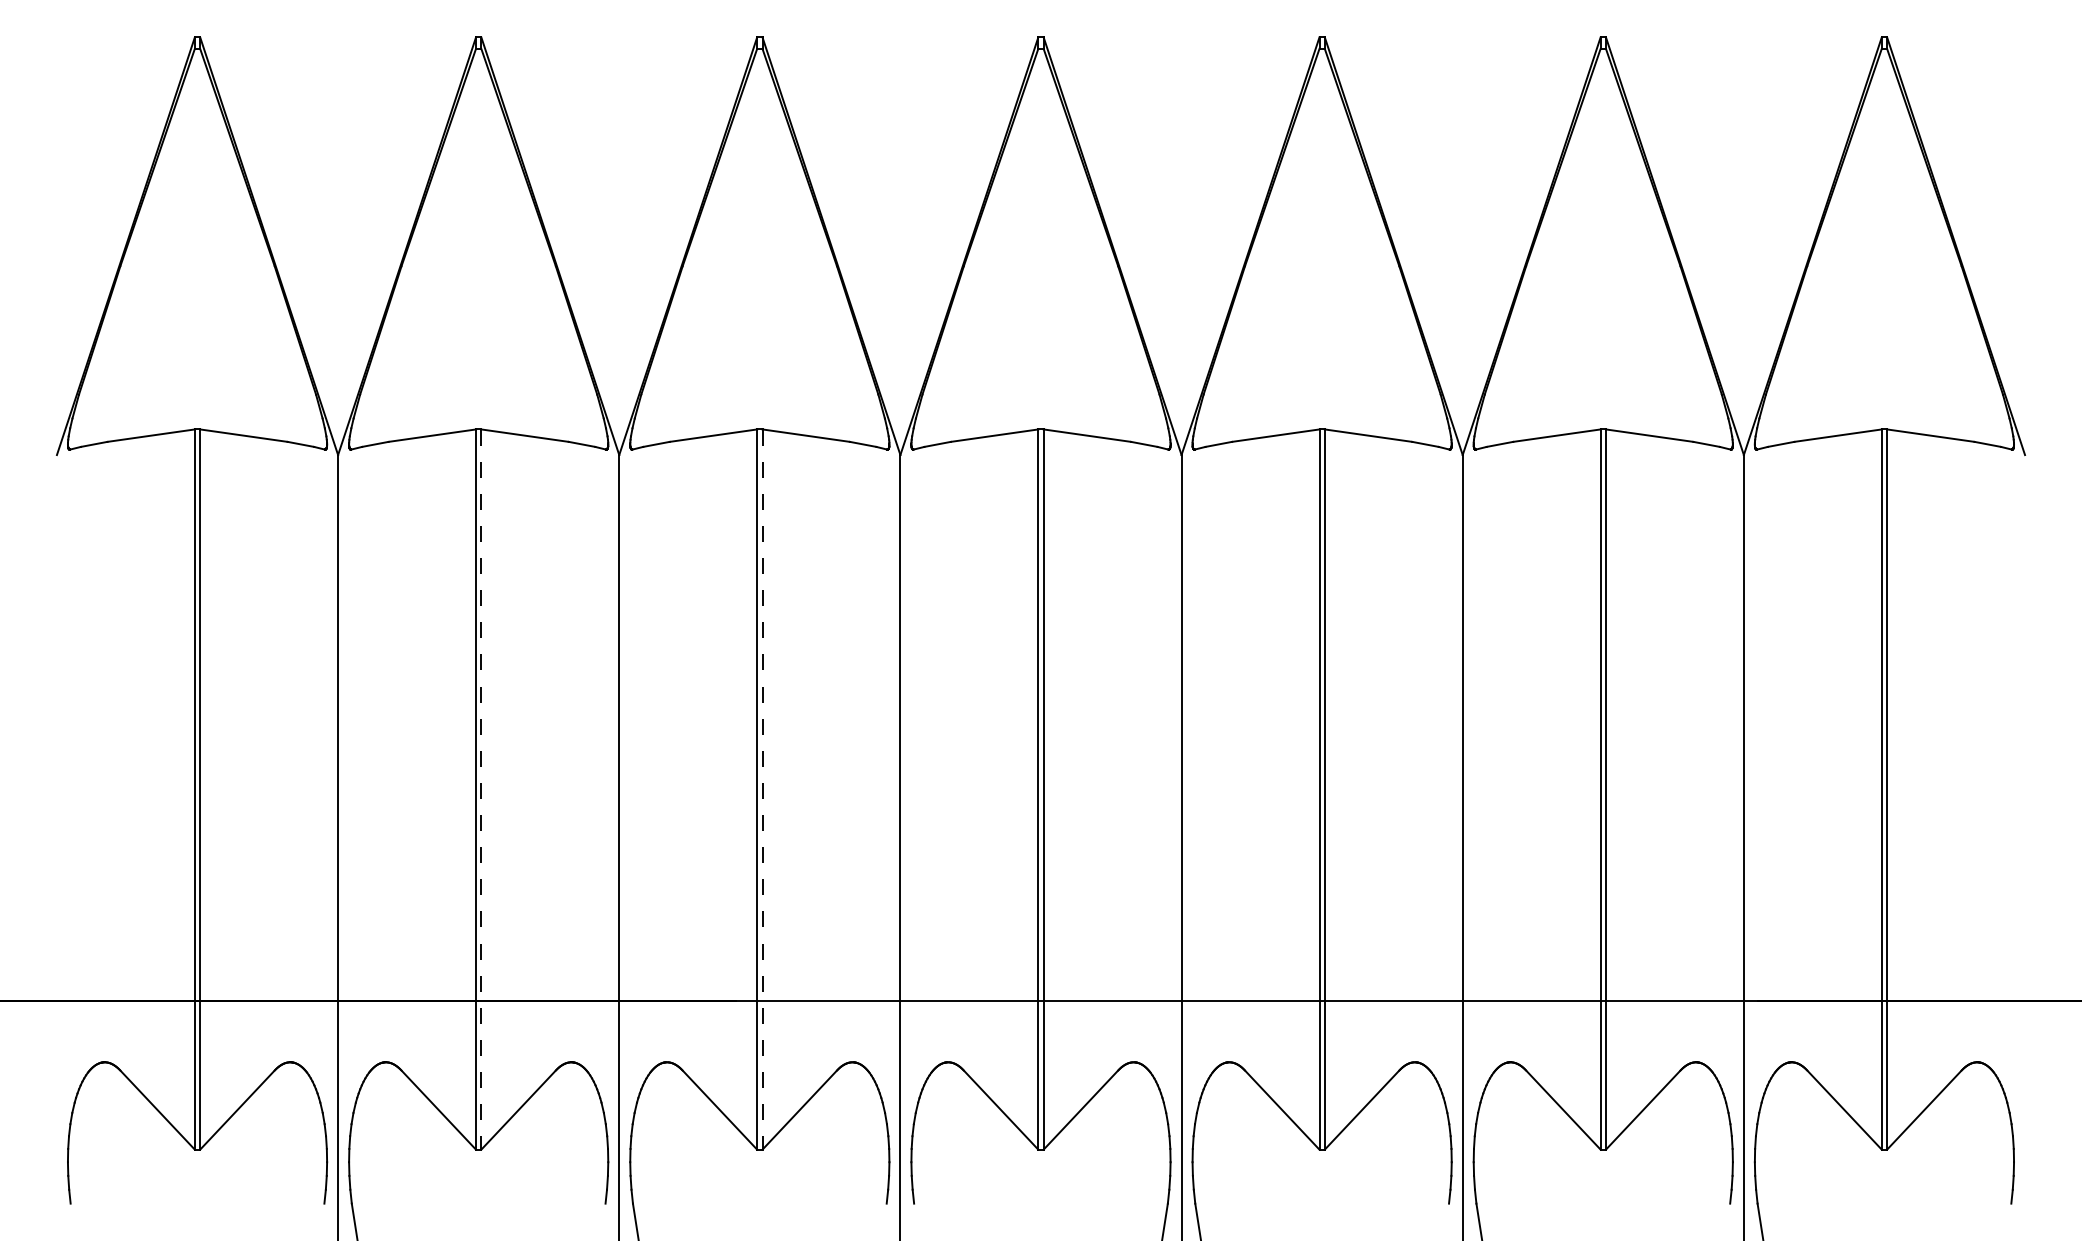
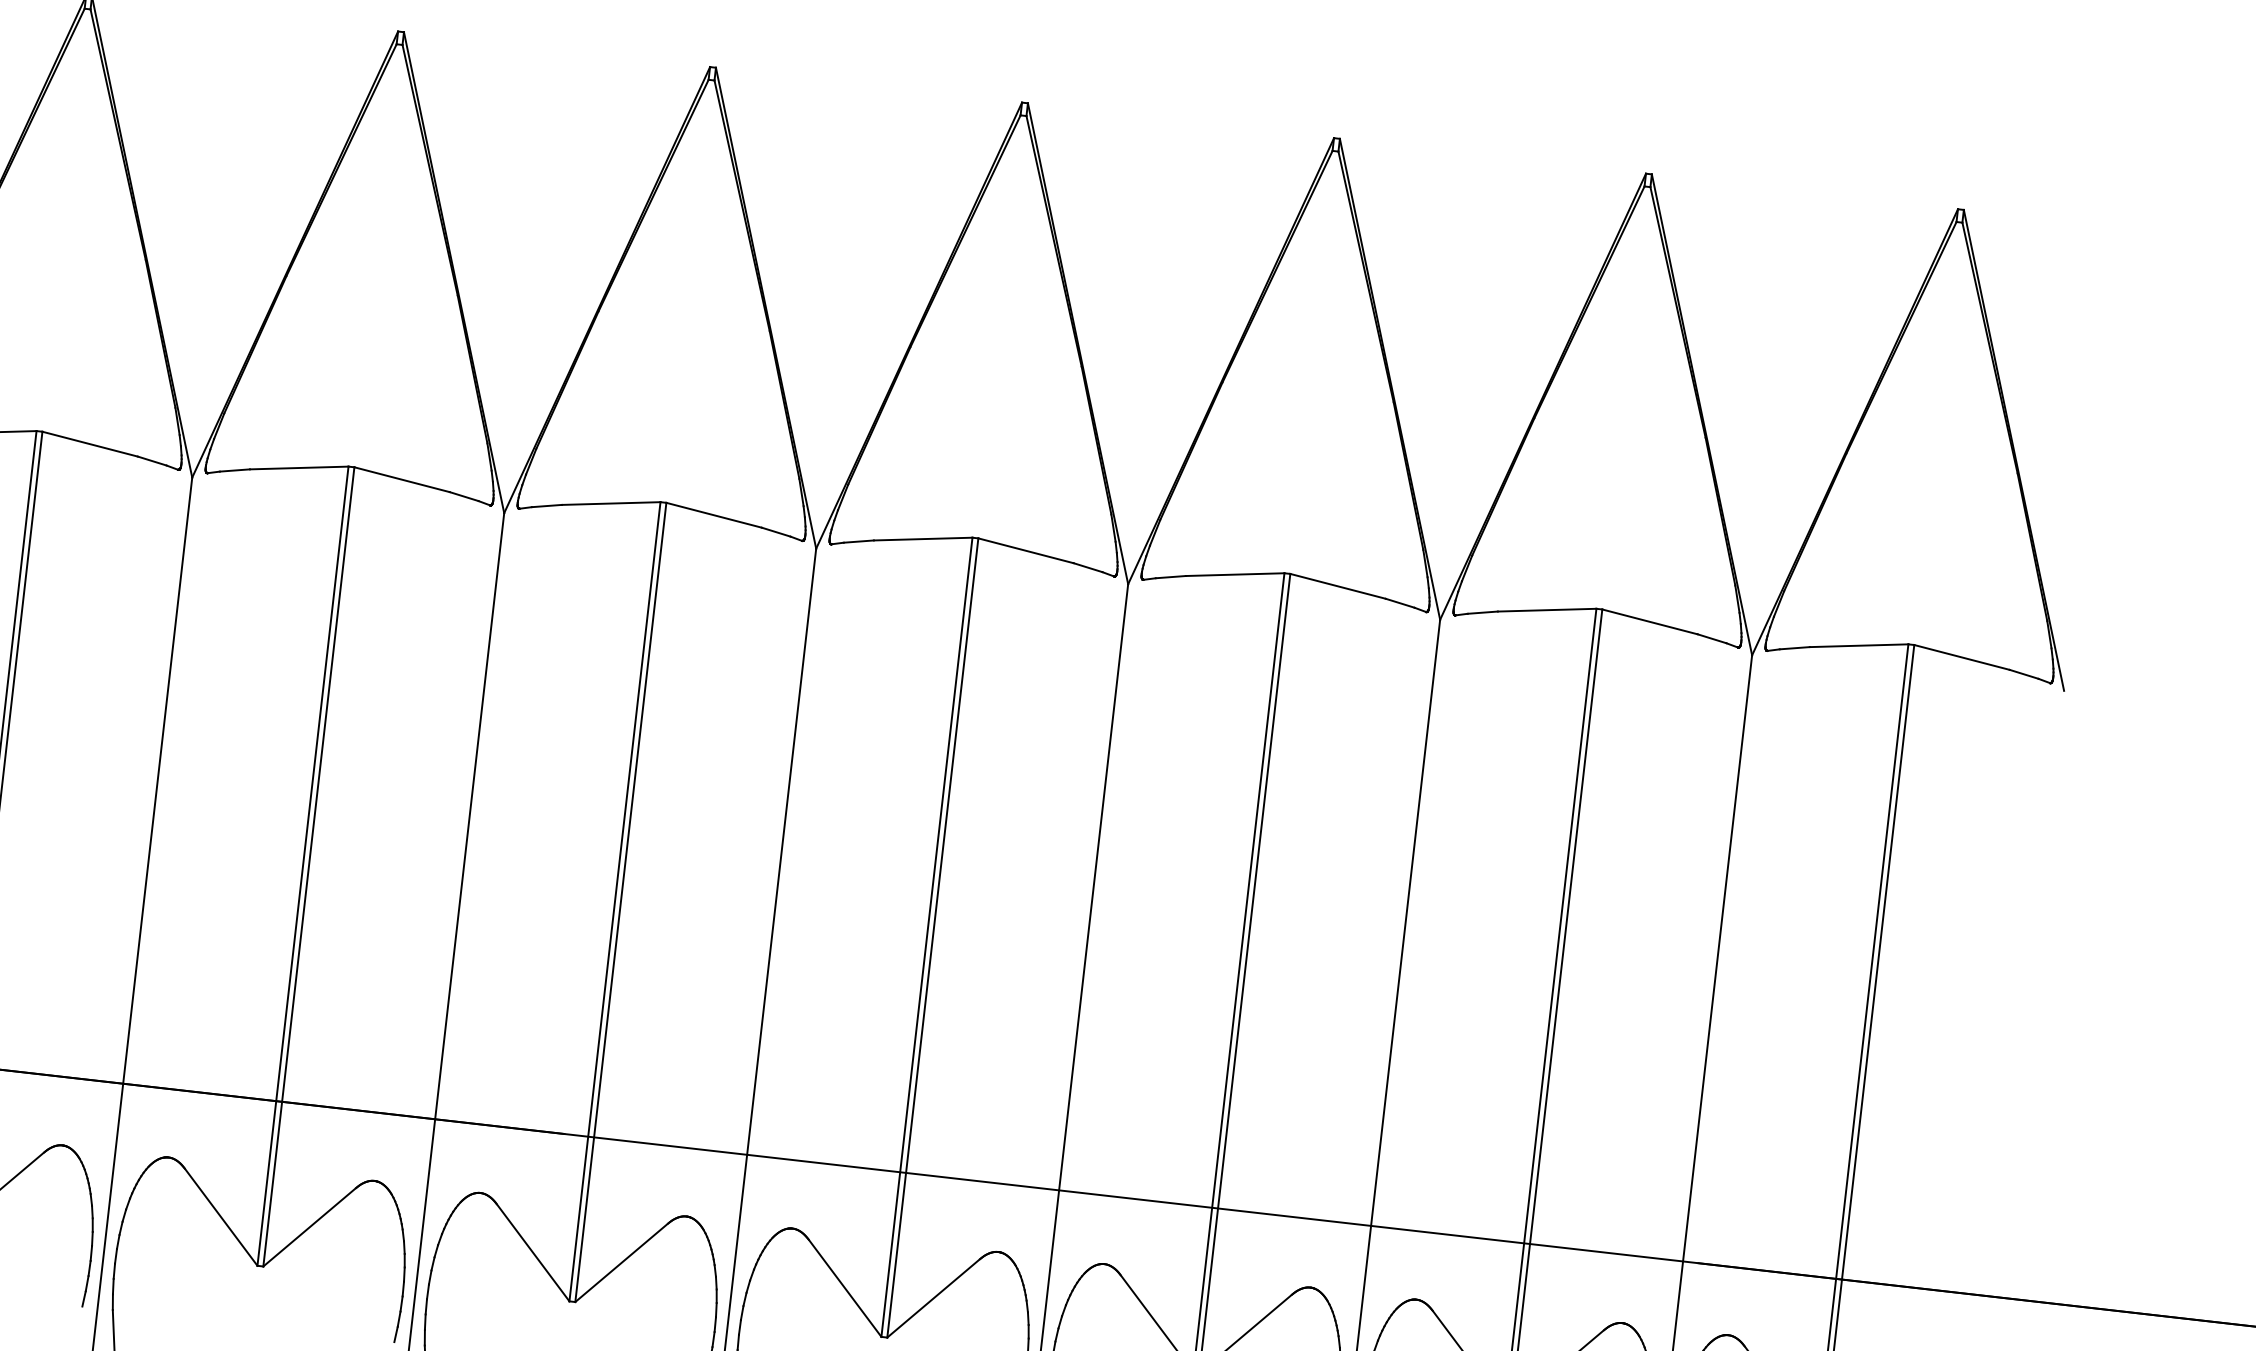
line: (481, 790) -> (308, 867), dashed -> solid
line: (762, 790) -> (620, 903), dashed -> solid

